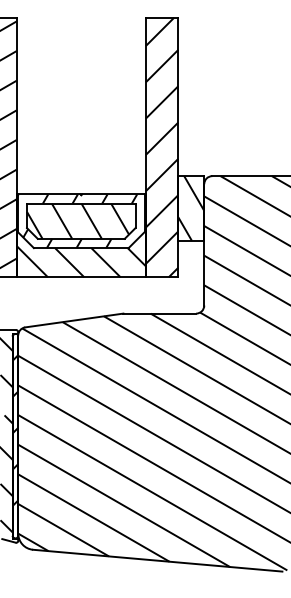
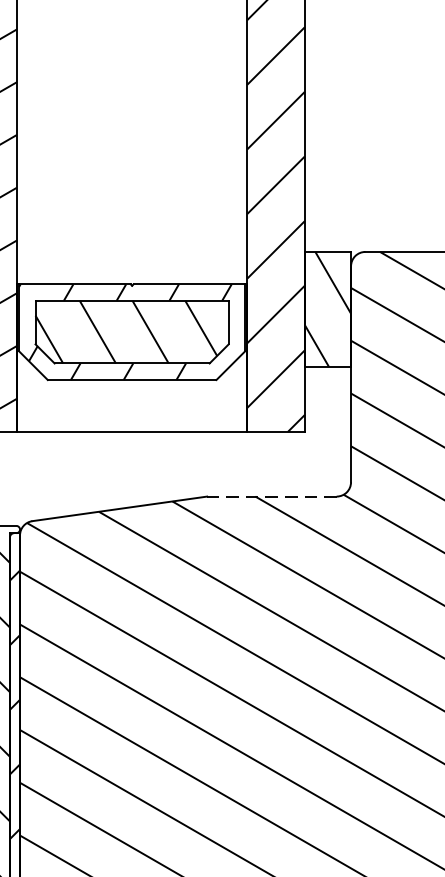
hatch: (80, 243) -> (130, 371), removed
line: (159, 313) -> (271, 496), solid -> dashed

